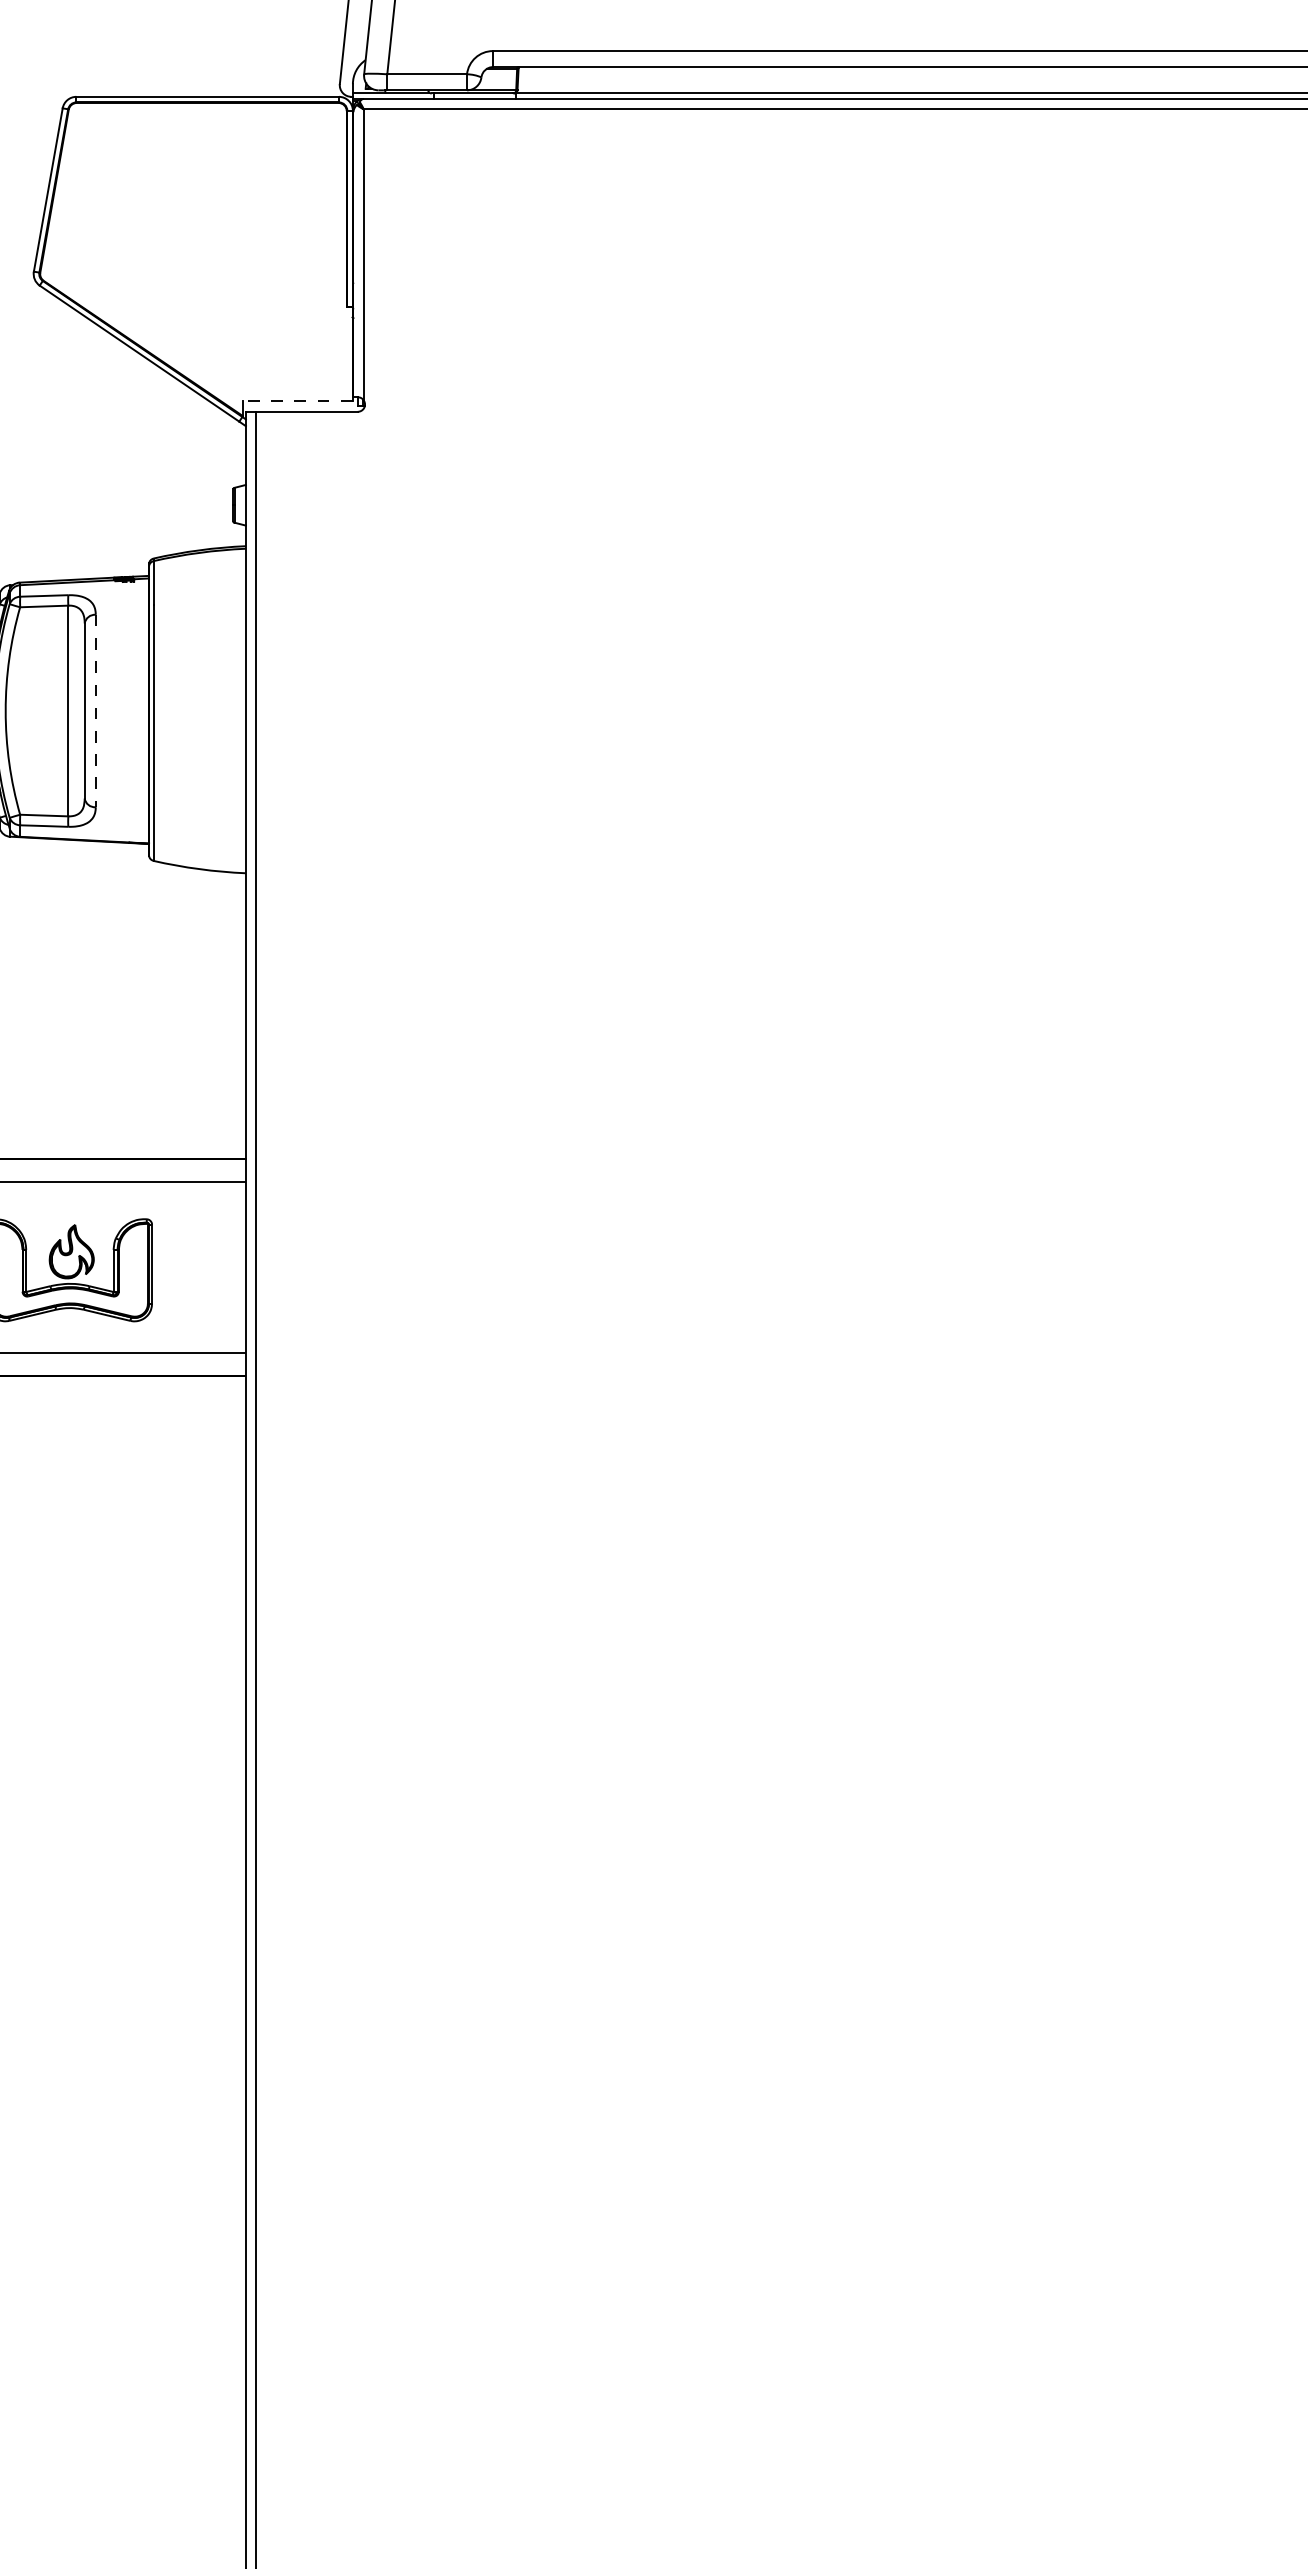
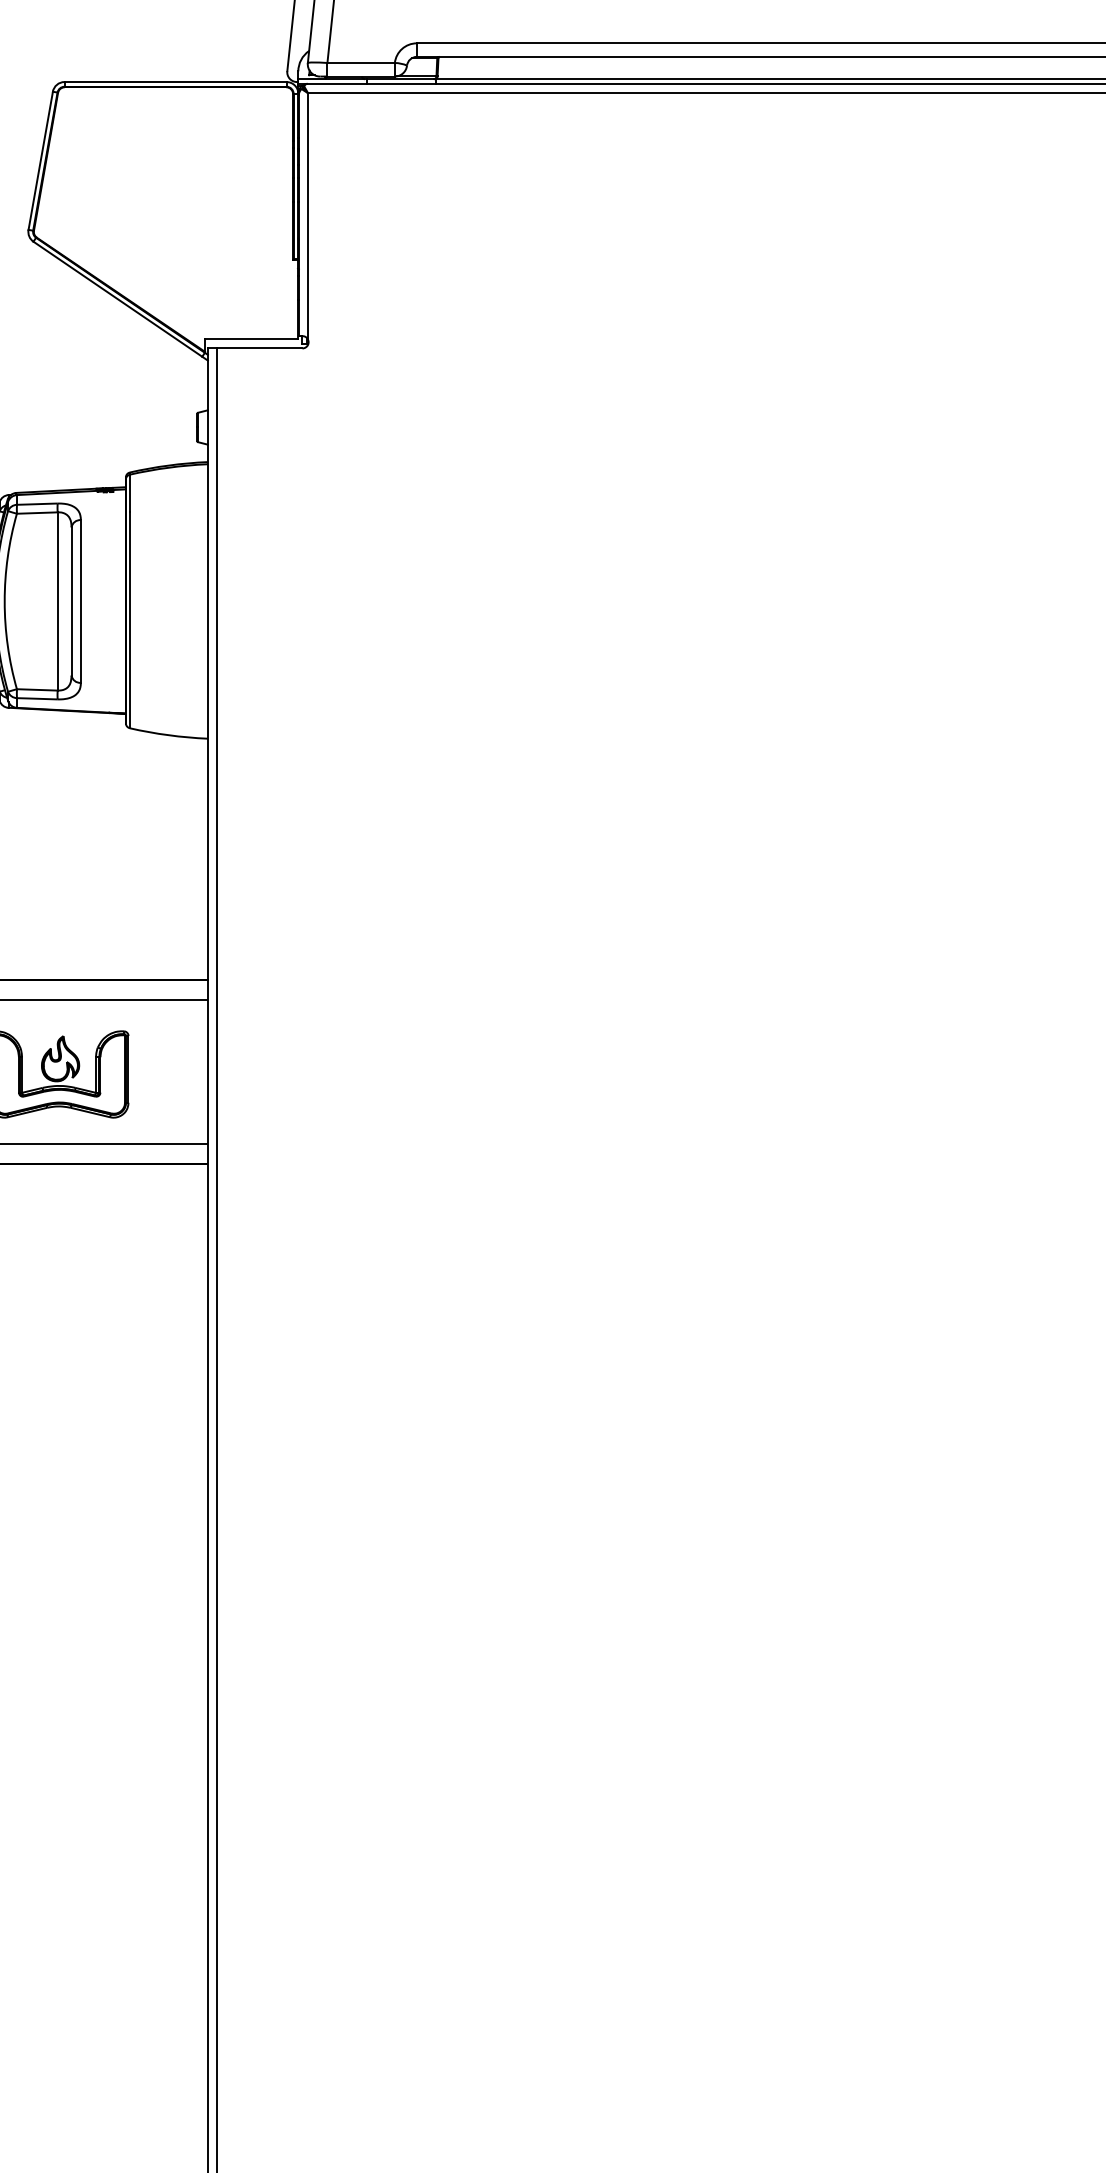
line: (297, 400) -> (251, 338), dashed -> solid
line: (95, 711) -> (80, 601), dashed -> solid

